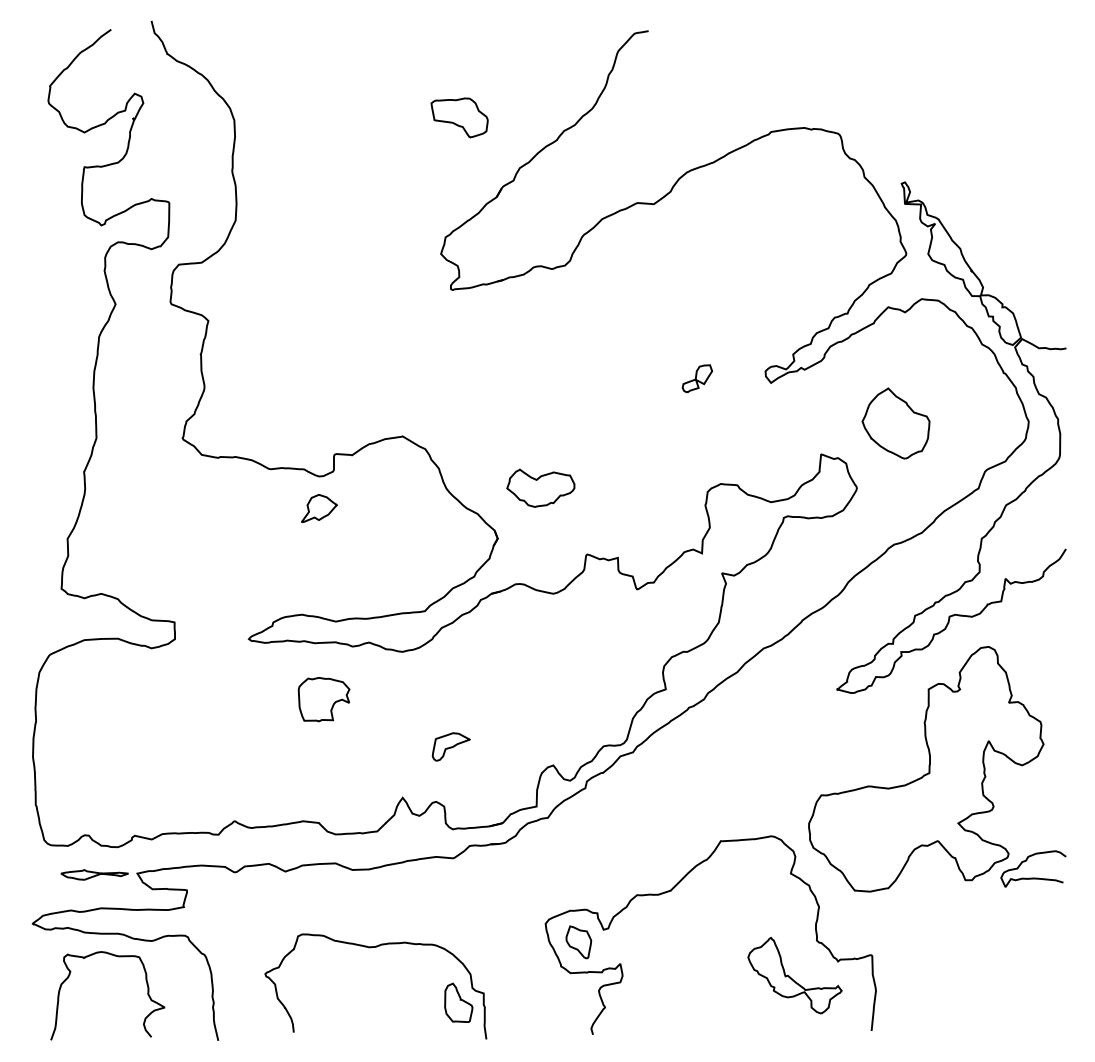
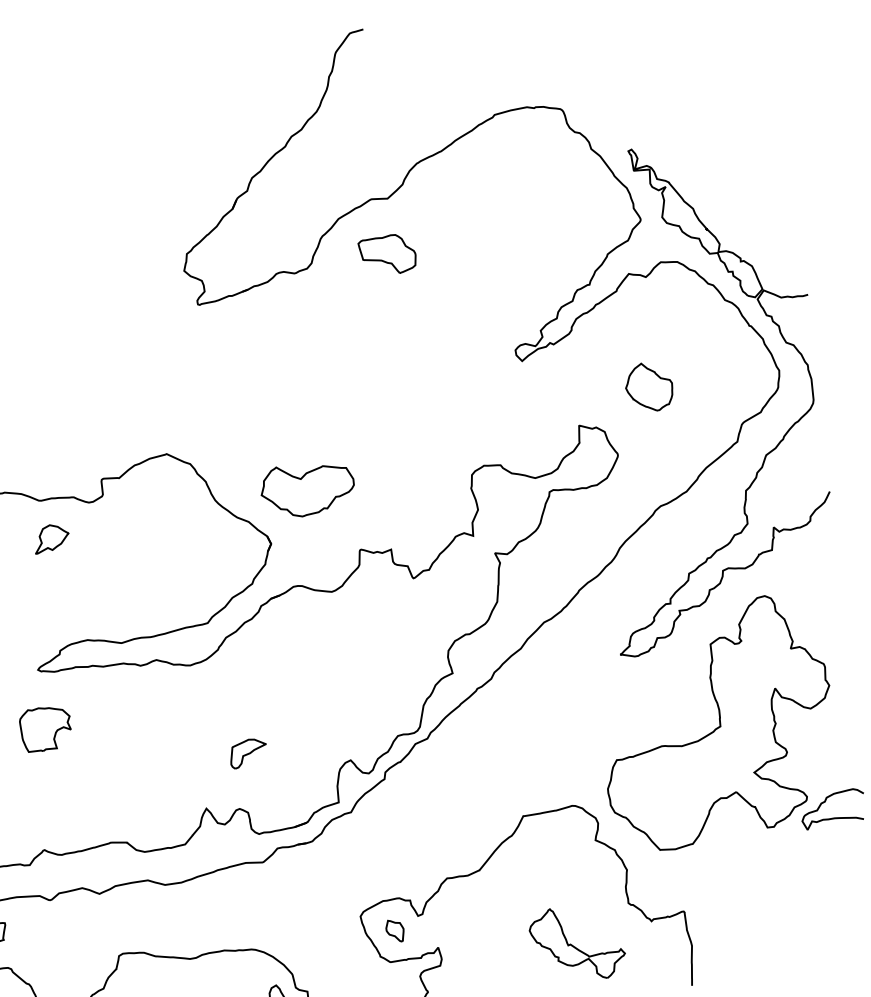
part: (459, 117) -> (387, 254), moved
part: (697, 378) -> (449, 364), removed
part: (895, 423) -> (648, 387), size x0.7
part: (540, 487) -> (307, 489), size x1.4
part: (319, 508) -> (51, 538), moved
part: (323, 699) -> (45, 729), moved
part: (578, 942) -> (394, 931), size x0.7
part: (794, 975) -> (577, 943), moved

